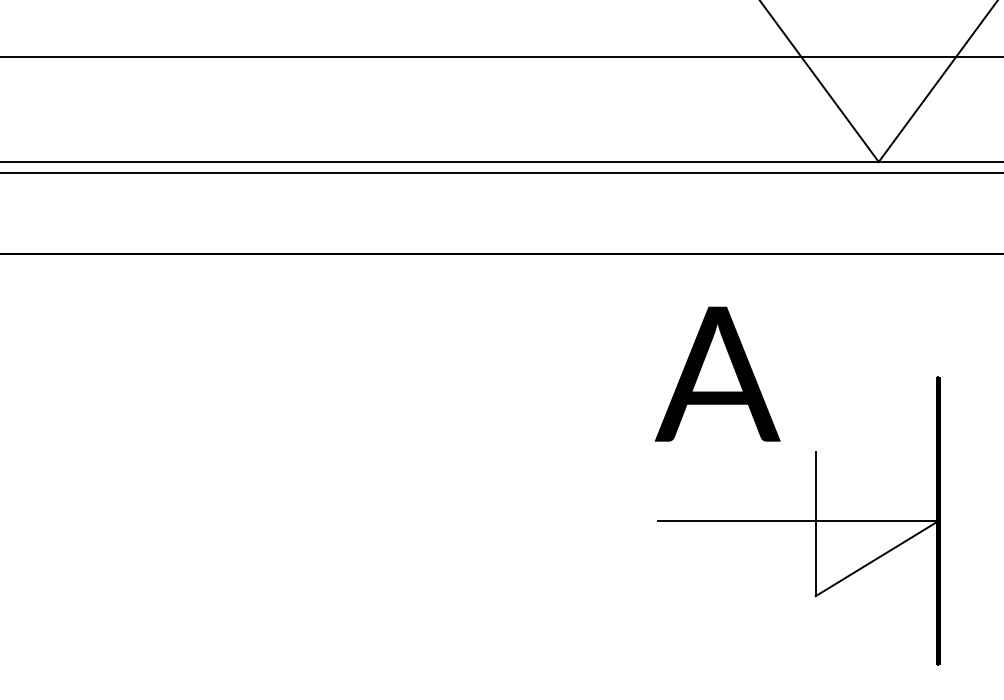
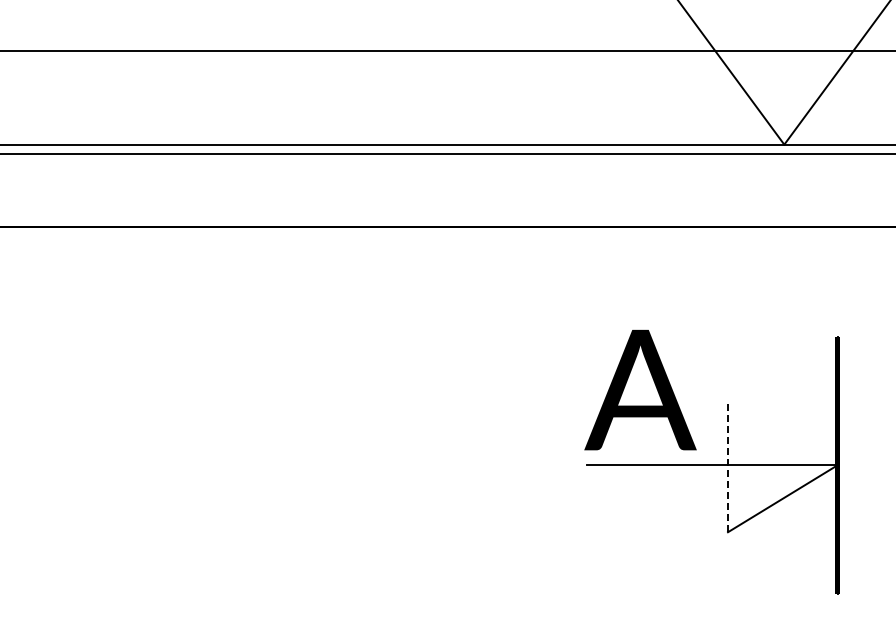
text: (717, 373) -> (640, 389), moved
line: (816, 523) -> (728, 467), solid -> dashed

